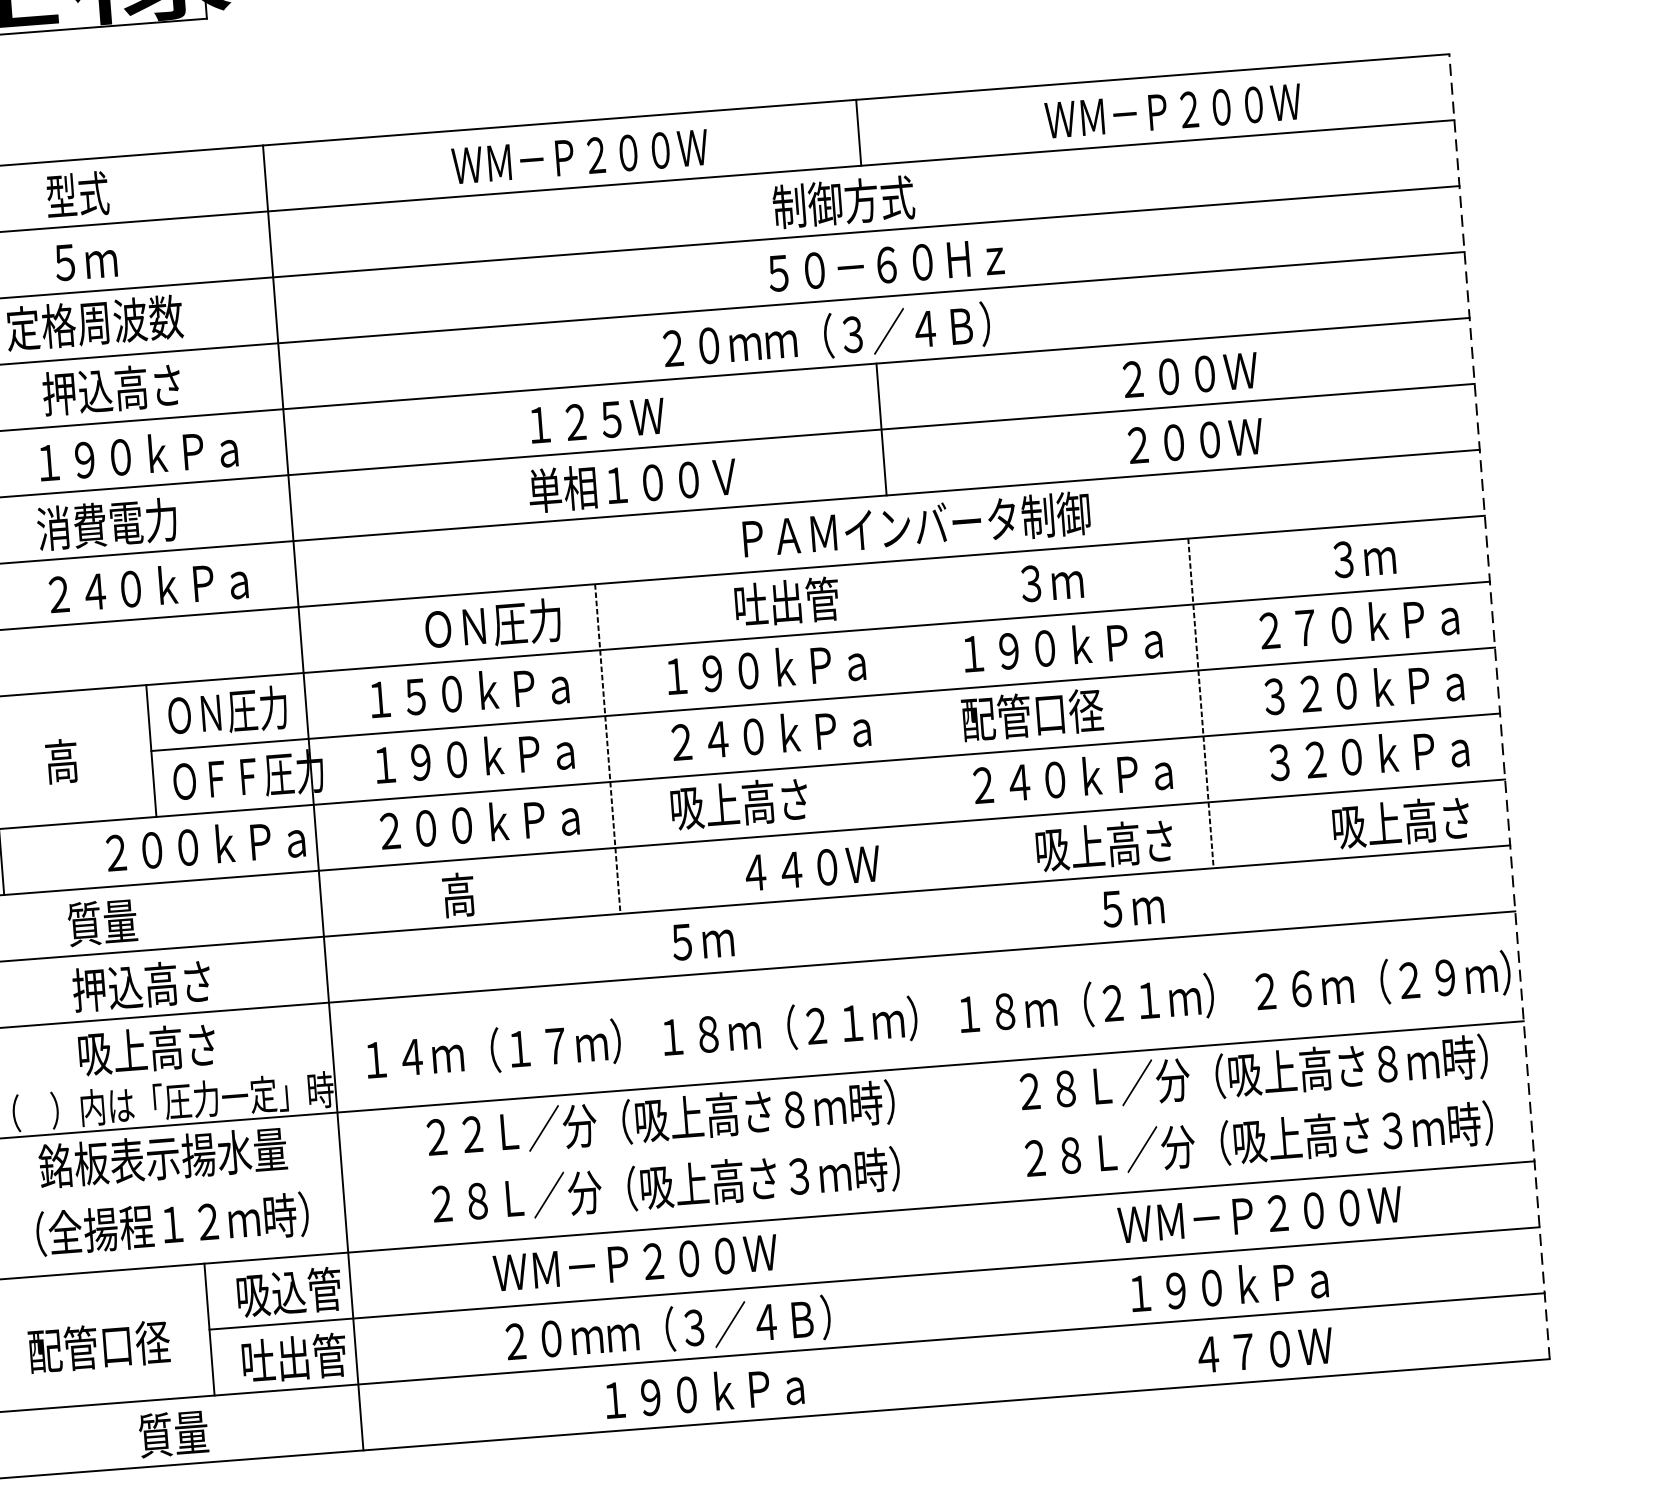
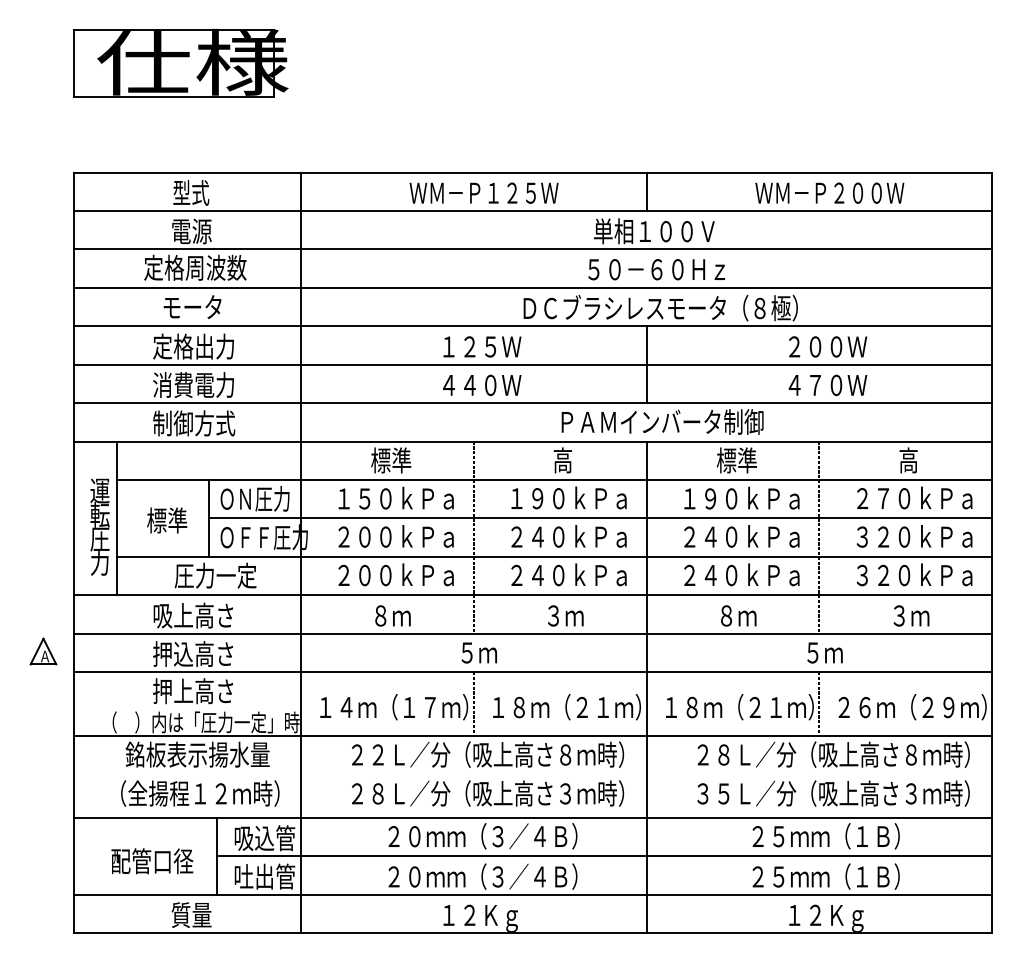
text: (628, 151) -> (512, 192), ＷＭ－Ｐ２００Ｗ -> ＷＭ－Ｐ１２５Ｗ
text: (875, 200) -> (653, 231), 制御方式 -> 単相１００Ｖ
text: (83, 261) -> (191, 231), ５ｍ -> 電源
text: (897, 329) -> (660, 307), ２０ｍｍ（３／４Ｂ） -> ＤＣブラシレスモータ（８極）
text: (112, 389) -> (202, 307), 押込高さ -> モータ
text: (1155, 444) -> (804, 385), ２００Ｗ -> ４７０Ｗ
text: (134, 455) -> (212, 346), １９０ｋＰａ -> 定格出力
text: (631, 482) -> (499, 384), 単相１００Ｖ -> ４４０Ｗ
text: (1360, 557) -> (918, 460), ３ｍ -> 高
text: (1048, 581) -> (736, 460), ３ｍ -> 標準
text: (144, 587) -> (212, 423), ２４０ｋＰａ -> 制御方式
text: (785, 602) -> (583, 460), 吐出管 -> 高
text: (490, 624) -> (411, 460), ＯＮ圧力 -> 標準
line: (1499, 706) -> (992, 552), dashed -> solid
text: (1063, 711) -> (739, 536), 配管口径 -> ２４０ｋＰａ
text: (80, 760) -> (167, 520), 高 -> 標準
text: (403, 762) -> (354, 536), １９０ｋＰａ -> ２００ｋＰａ
text: (773, 801) -> (567, 575), 吸上高さ -> ２４０ｋＰａ
text: (1400, 822) -> (929, 615), 吸上高さ -> ３ｍ
text: (202, 845) -> (234, 575), ２００ｋＰａ -> 圧力一定
text: (1103, 845) -> (756, 615), 吸上高さ -> ８ｍ
text: (811, 867) -> (586, 615), ４４０Ｗ -> ３ｍ
text: (475, 893) -> (390, 615), 高 -> ８ｍ
text: (1132, 906) -> (824, 652), moved
text: (135, 919) -> (192, 615), 質量 -> 吸上高さ
text: (701, 940) -> (478, 652), moved
line: (924, 983) -> (646, 687), added
line: (1223, 989) -> (819, 704), added
line: (629, 1035) -> (473, 704), added
text: (94, 1054) -> (162, 691), 吸上高さ -> 押上高さ
text: (1052, 1156) -> (713, 793), ２８Ｌ／分（吸上高さ３ｍ時） -> ３５Ｌ／分（吸上高さ３ｍ時）
text: (1259, 1214) -> (830, 836), ＷＭ－Ｐ２００Ｗ -> ２５ｍｍ（１Ｂ）
text: (658, 1260) -> (480, 836), ＷＭ－Ｐ２００Ｗ -> ２０ｍｍ（３／４Ｂ）
text: (1256, 1283) -> (825, 876), １９０ｋＰａ -> ２５ｍｍ（１Ｂ）
text: (1264, 1354) -> (827, 917), ４７０Ｗ -> １２Ｋｇ
text: (722, 1395) -> (511, 917), １９０ｋＰａ -> １２Ｋｇ

